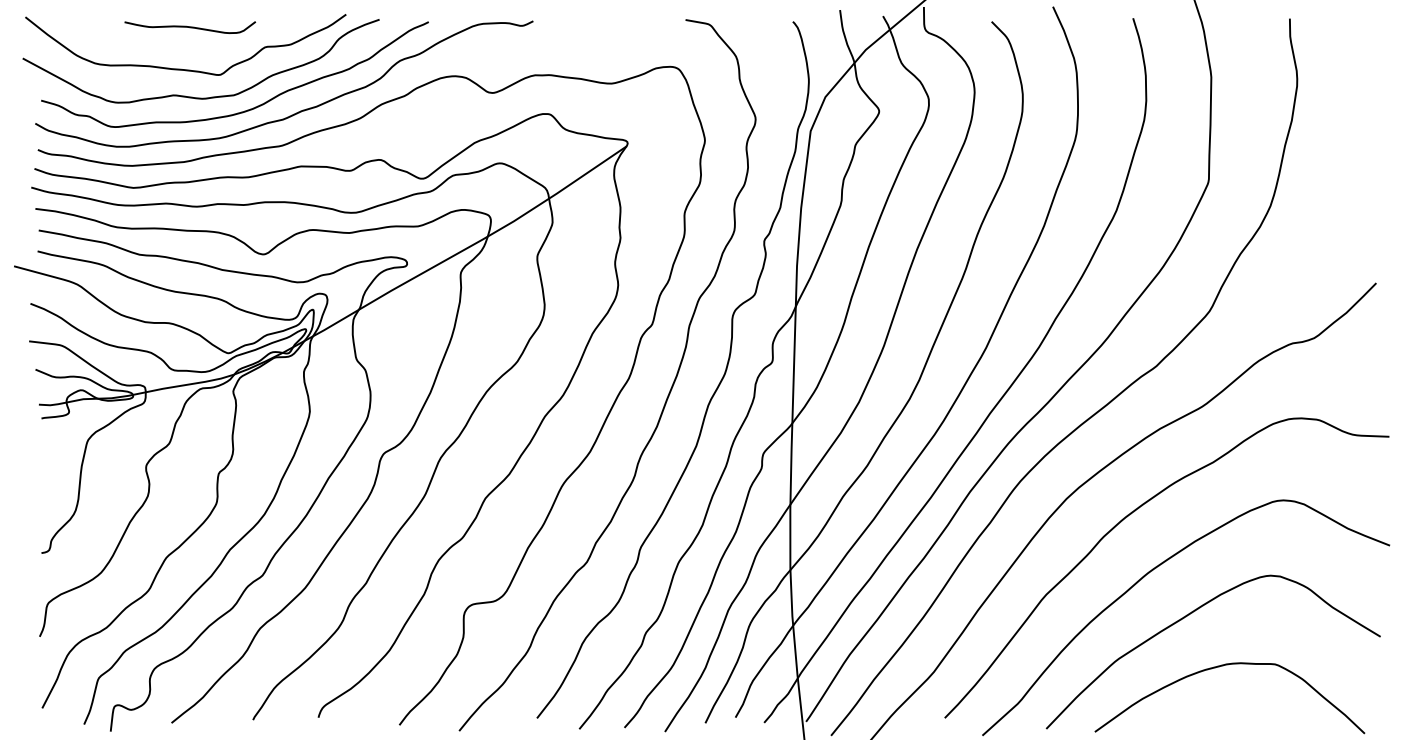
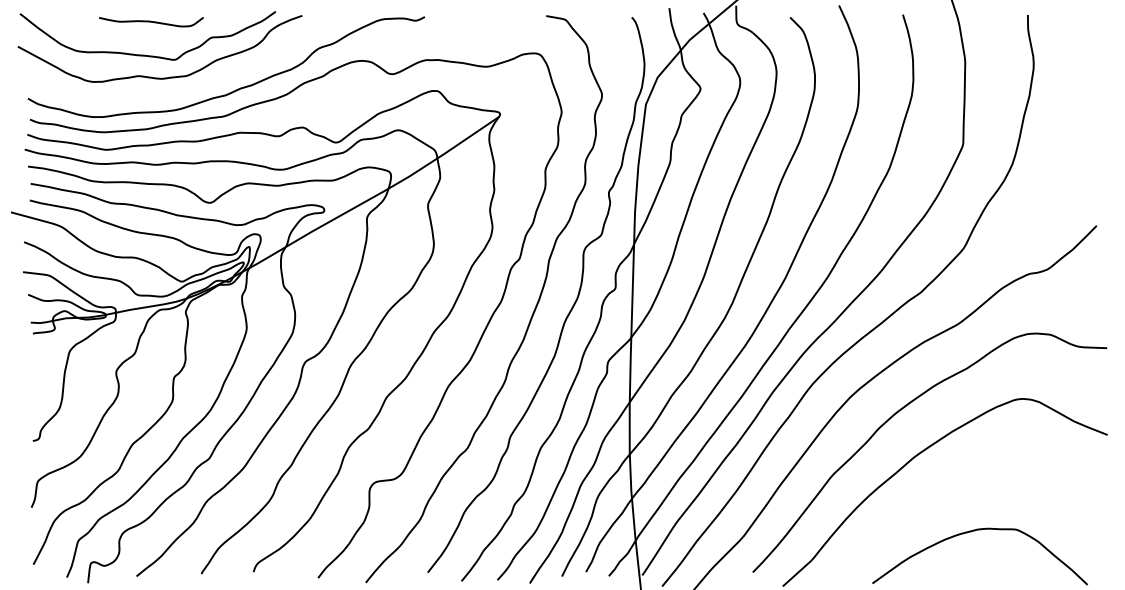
curve: (247, 109) -> (197, 87), removed
curve: (1189, 615) -> (947, 490), removed

